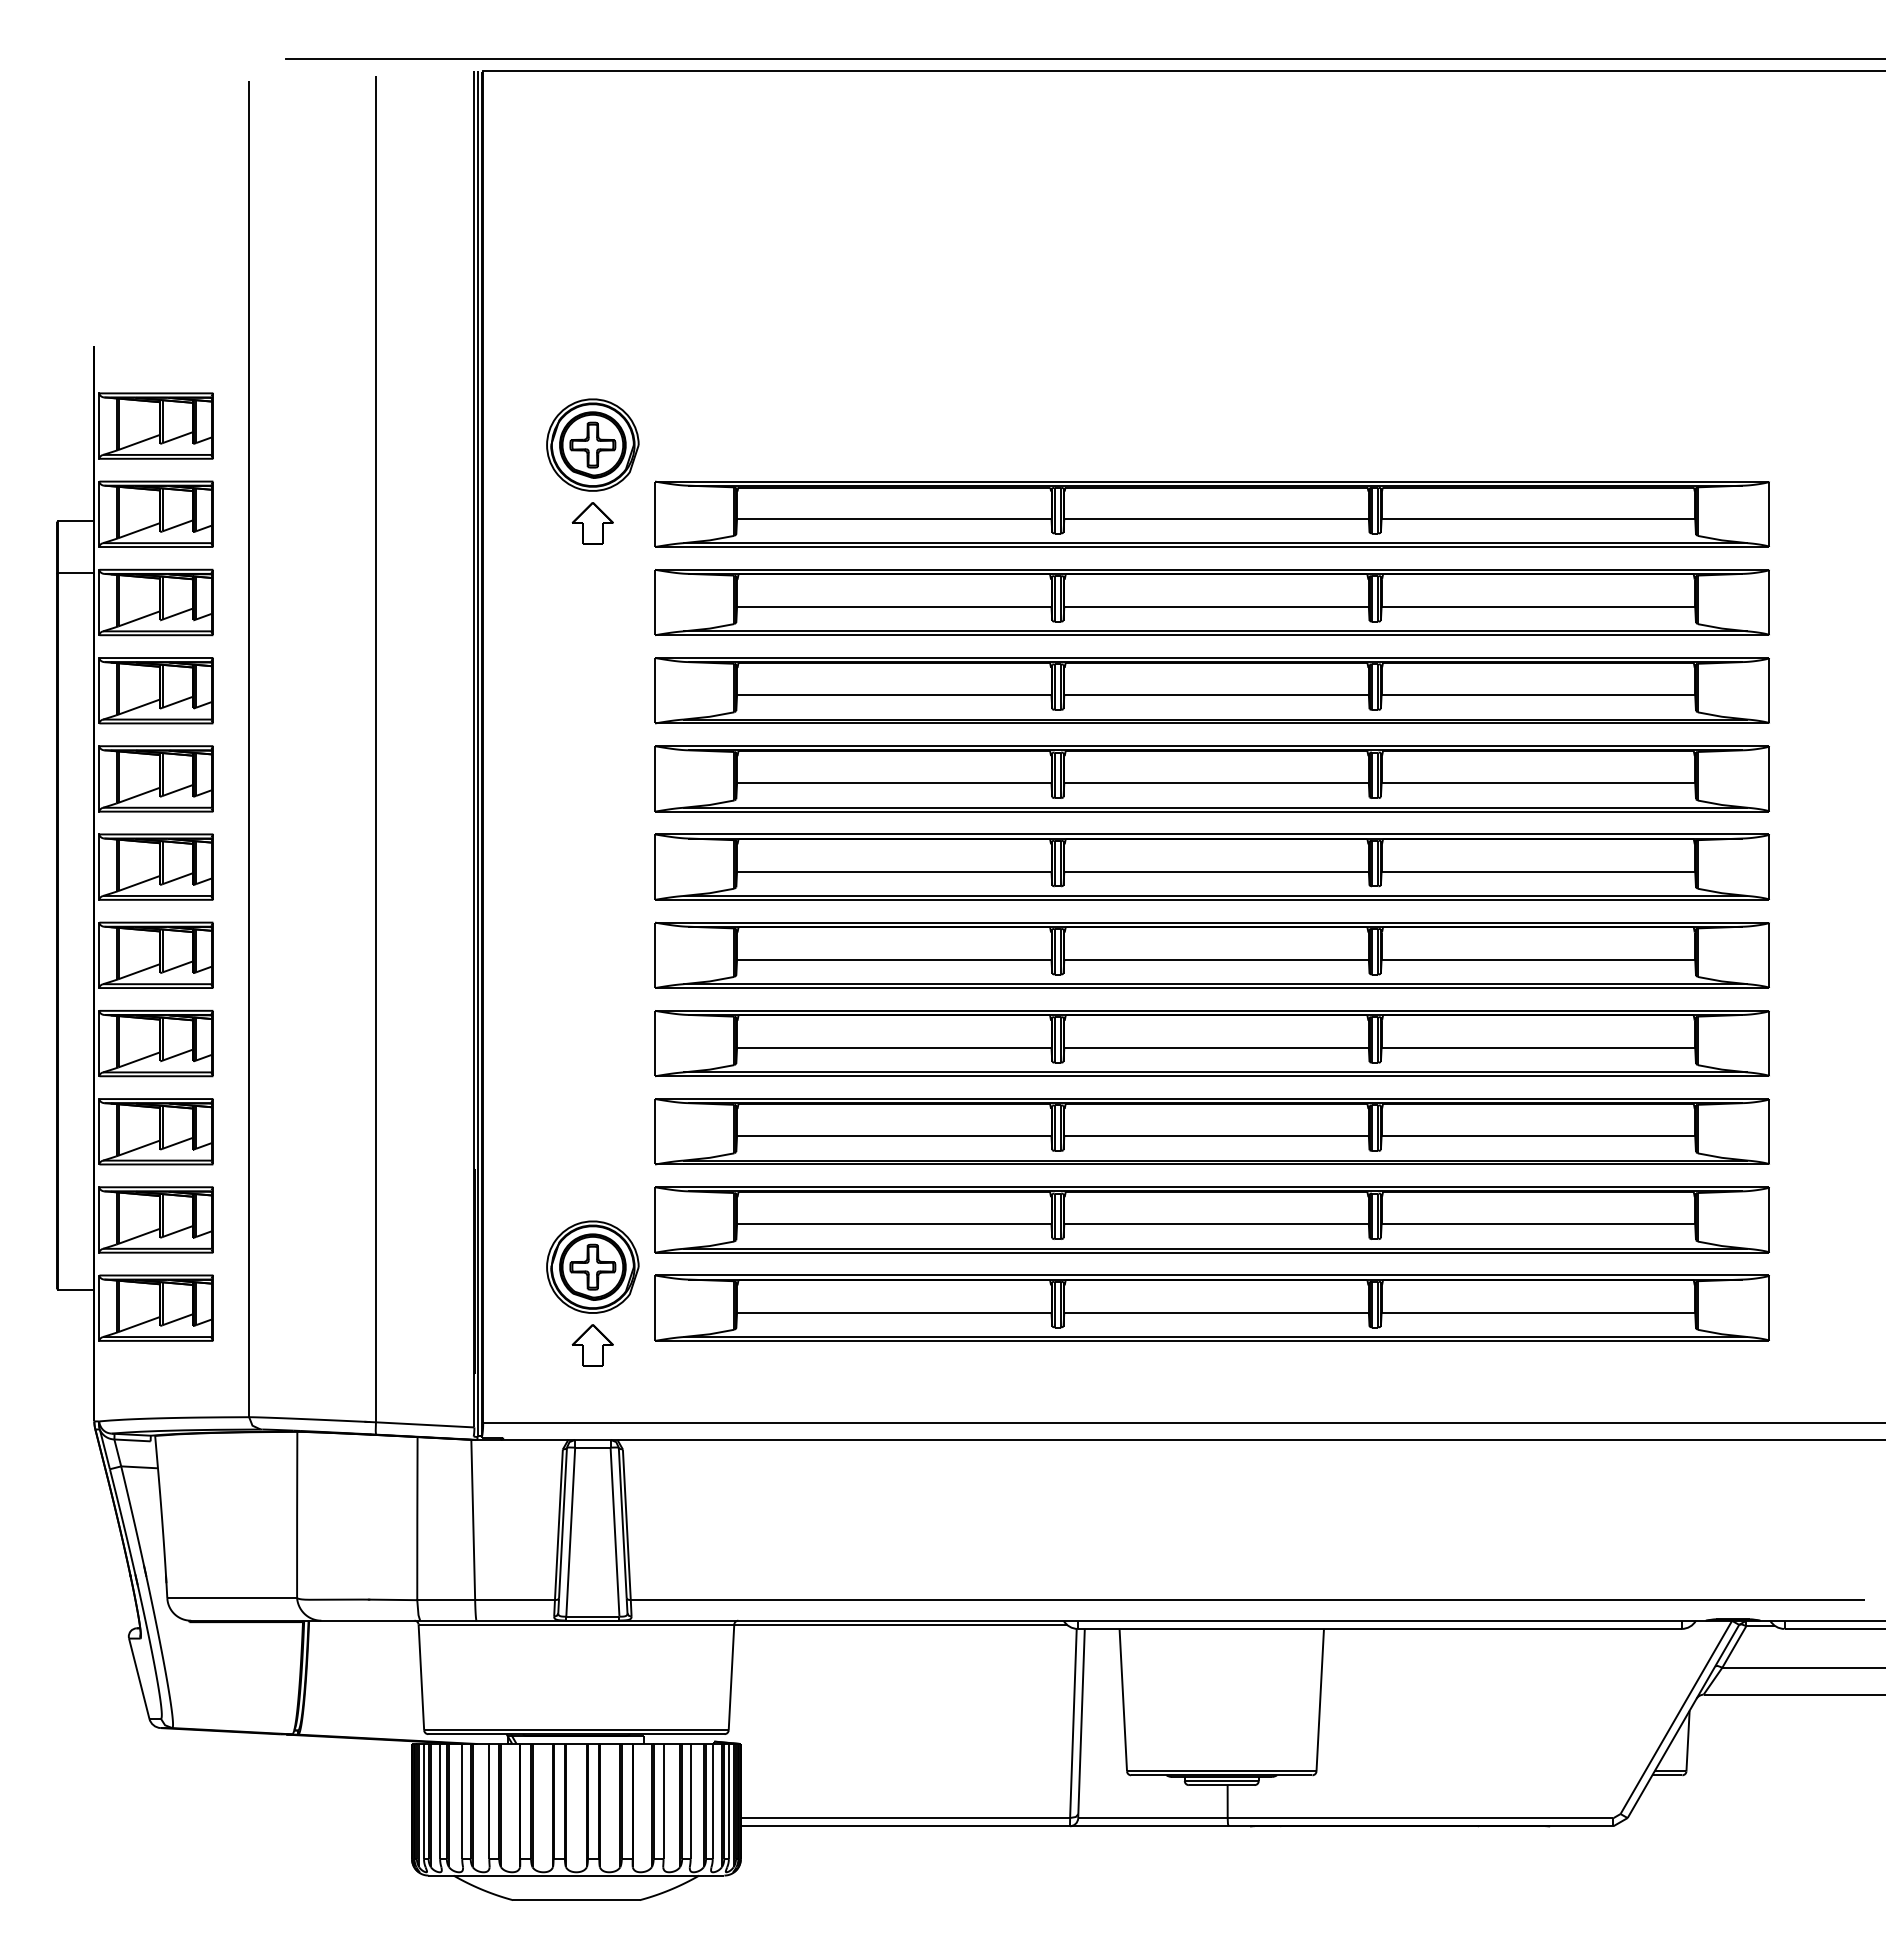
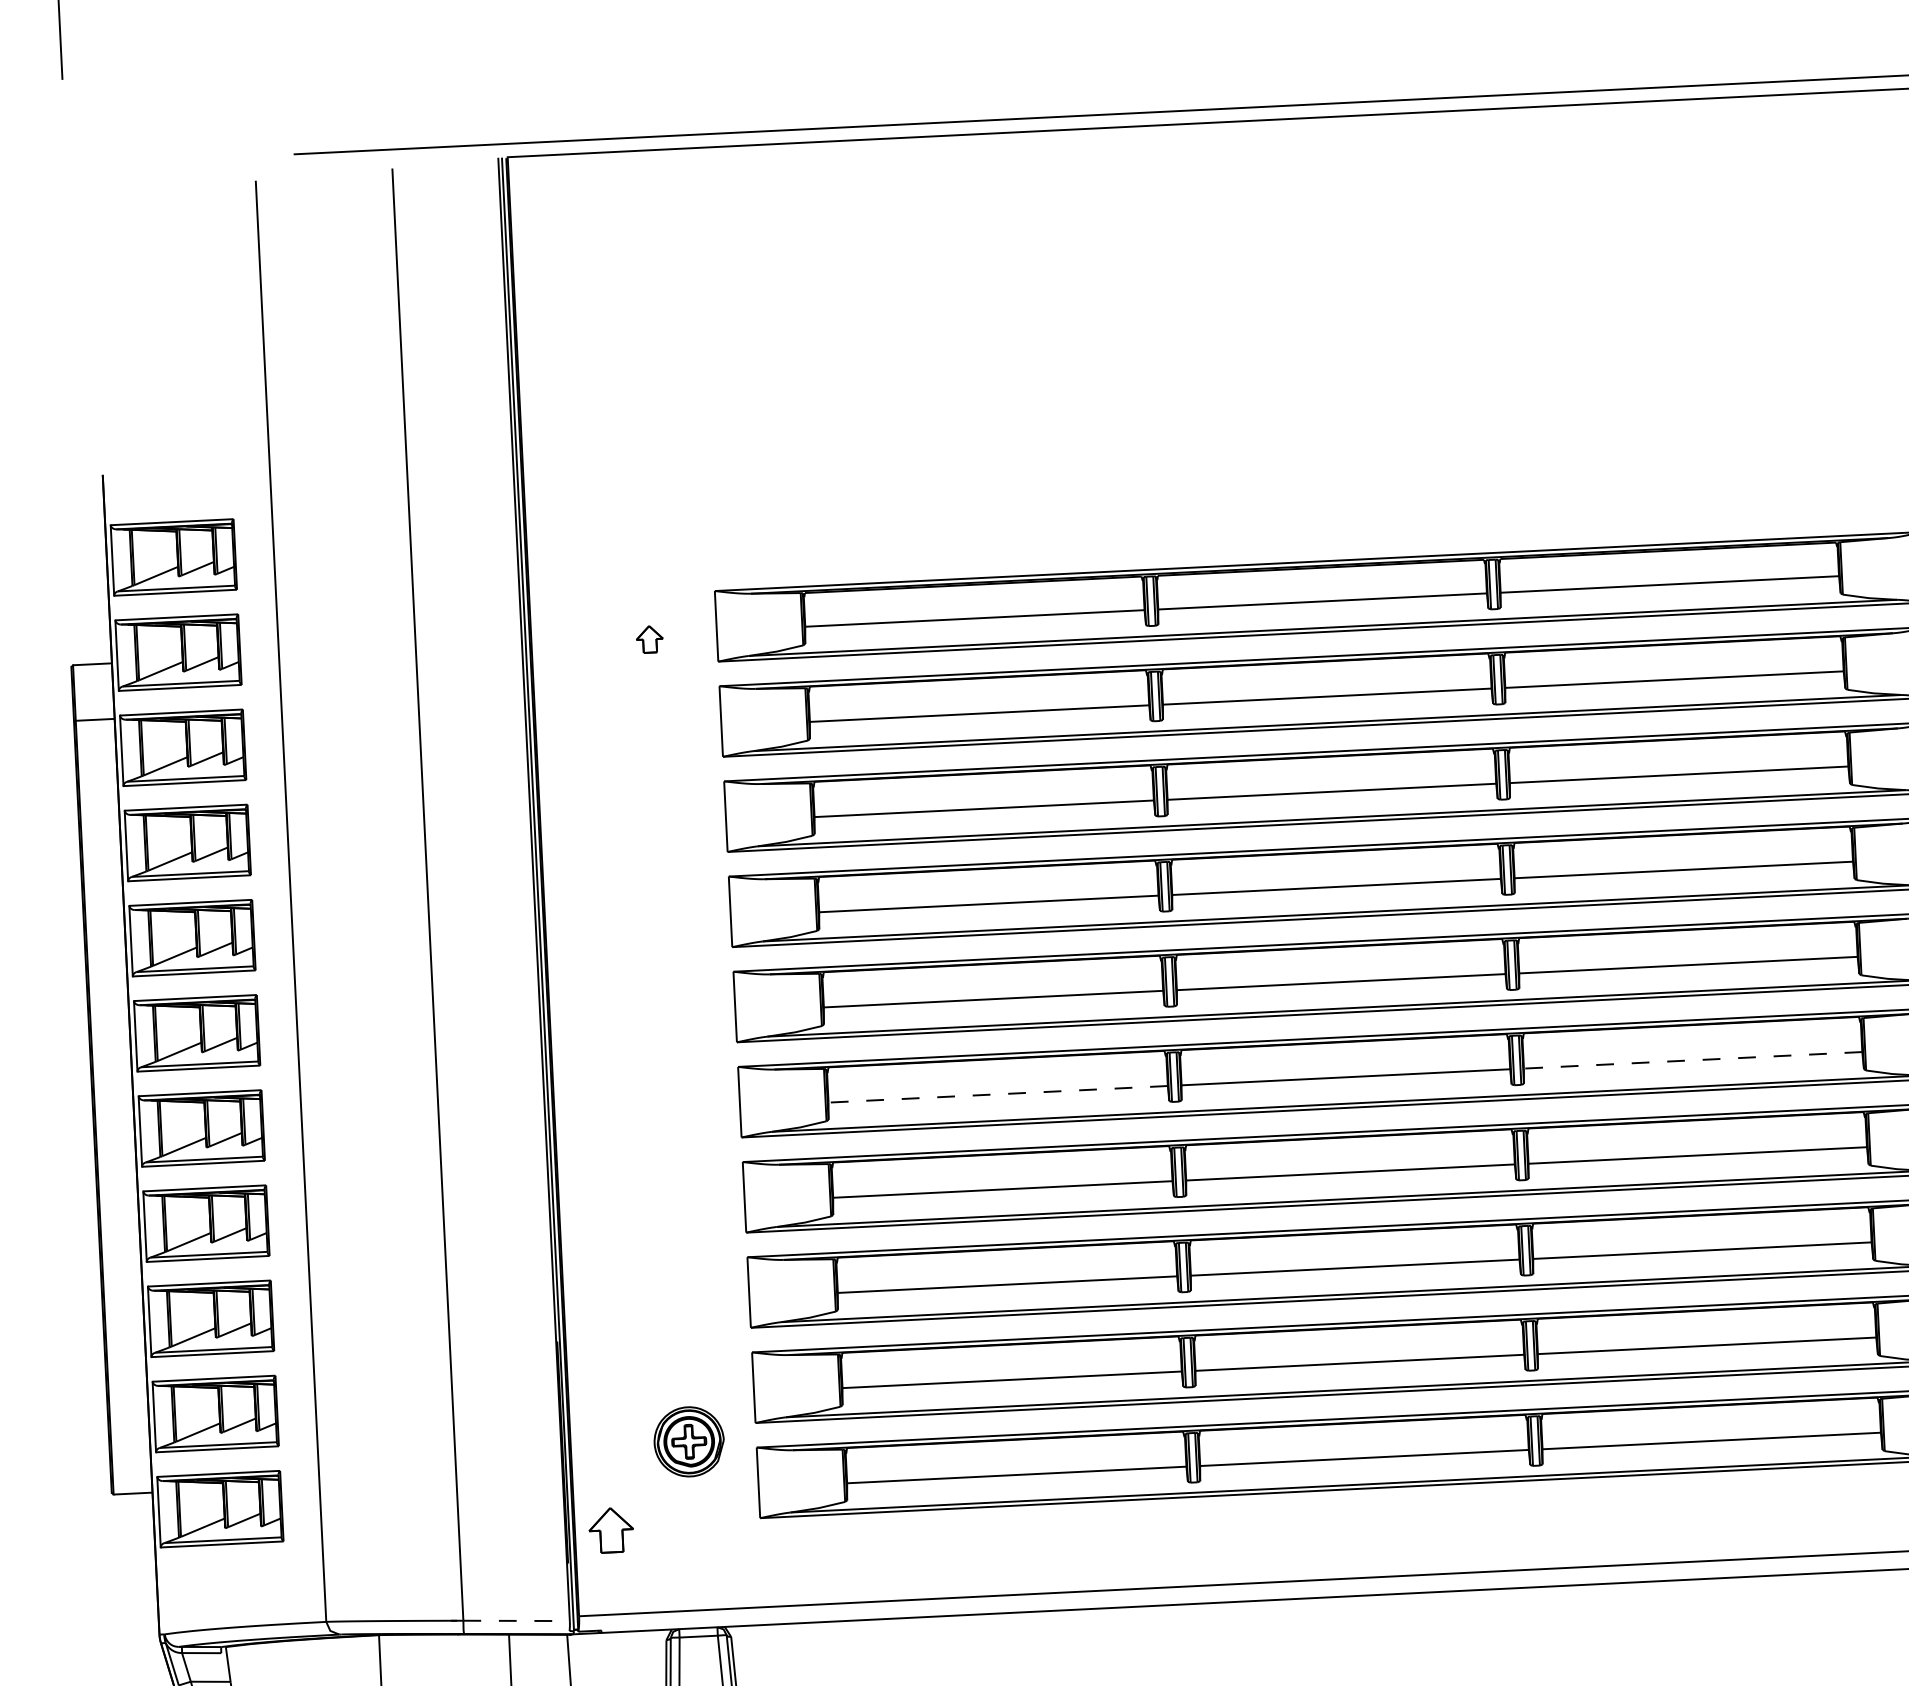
part: (592, 444) -> (645, 554), removed
part: (592, 523) -> (649, 639), size x0.6
line: (893, 959) -> (997, 1094), solid -> dashed
line: (1538, 959) -> (1693, 1060), solid -> dashed
part: (592, 1266) -> (688, 1441), size x0.7
part: (592, 1345) -> (610, 1530), moved
line: (425, 1424) -> (516, 1620), solid -> dashed

